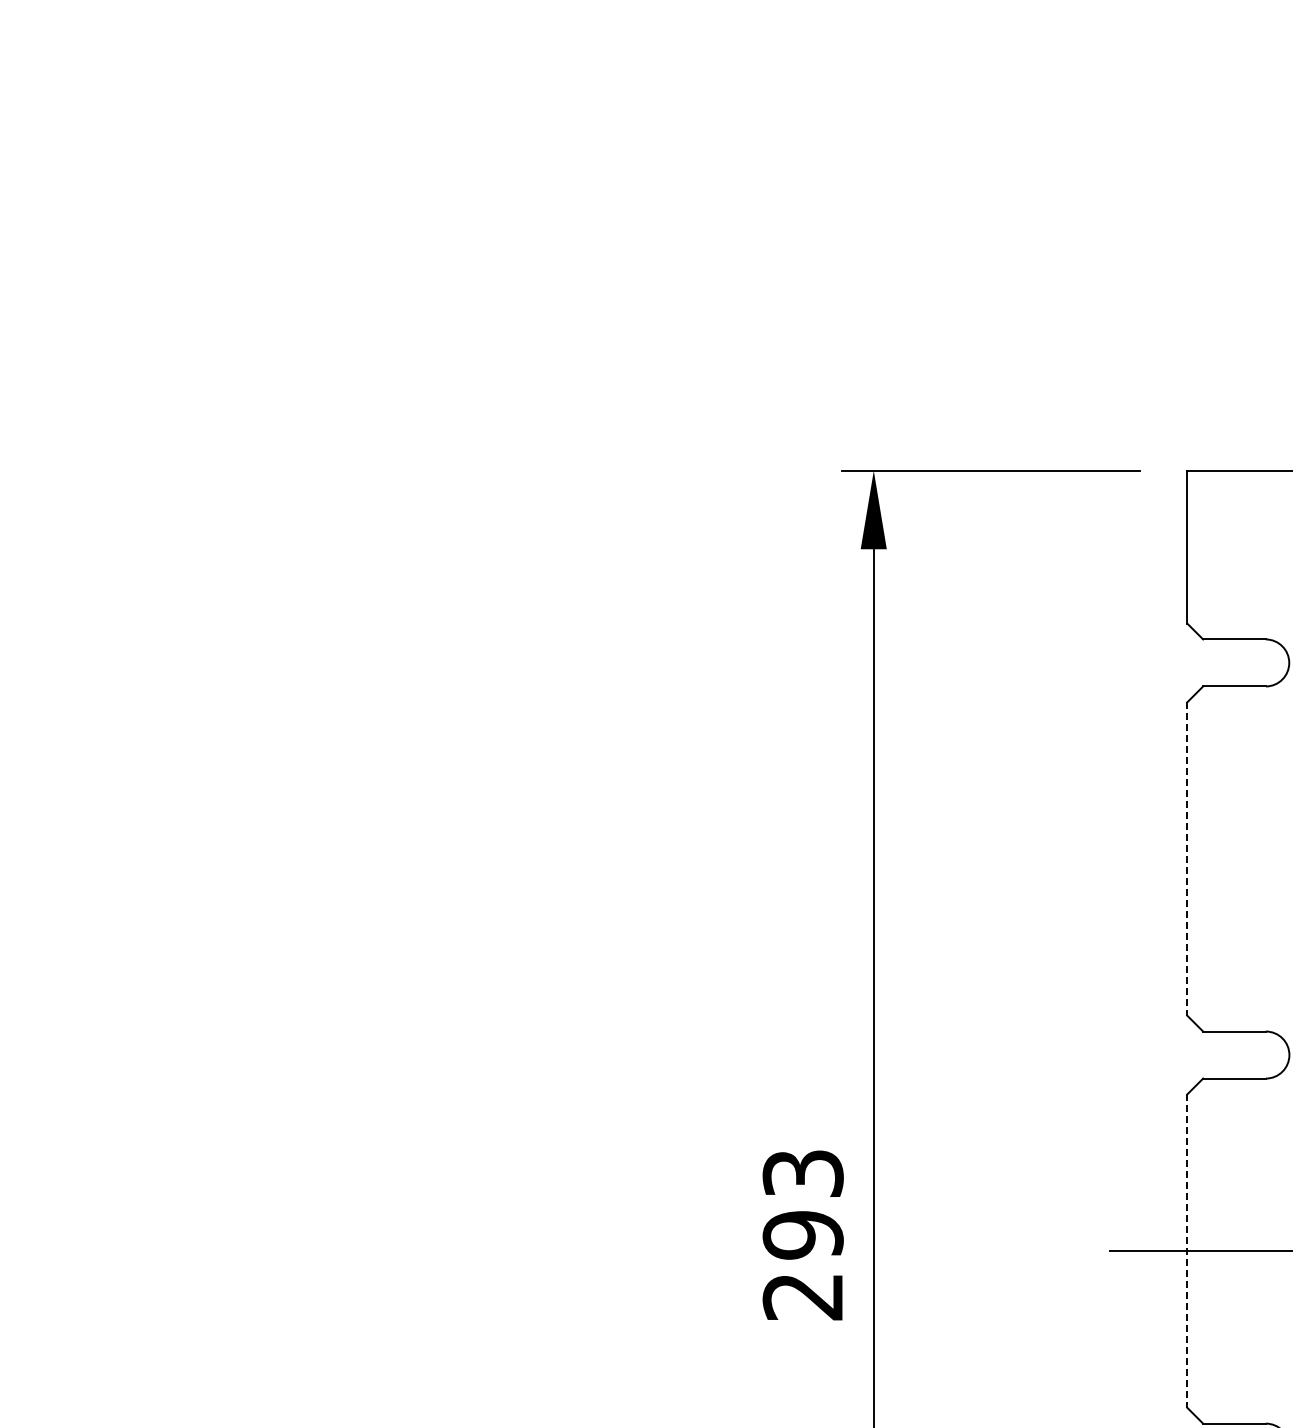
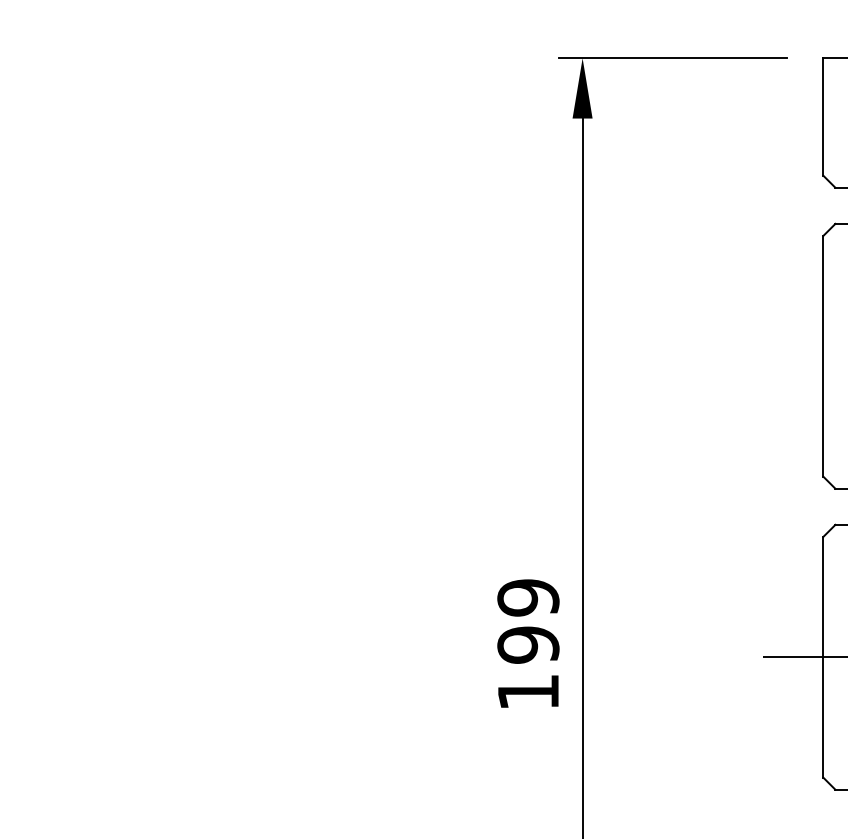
line: (1187, 859) -> (823, 356), dashed -> solid
text: (802, 1234) -> (527, 644), 293 -> 199
line: (1187, 1251) -> (823, 657), dashed -> solid

